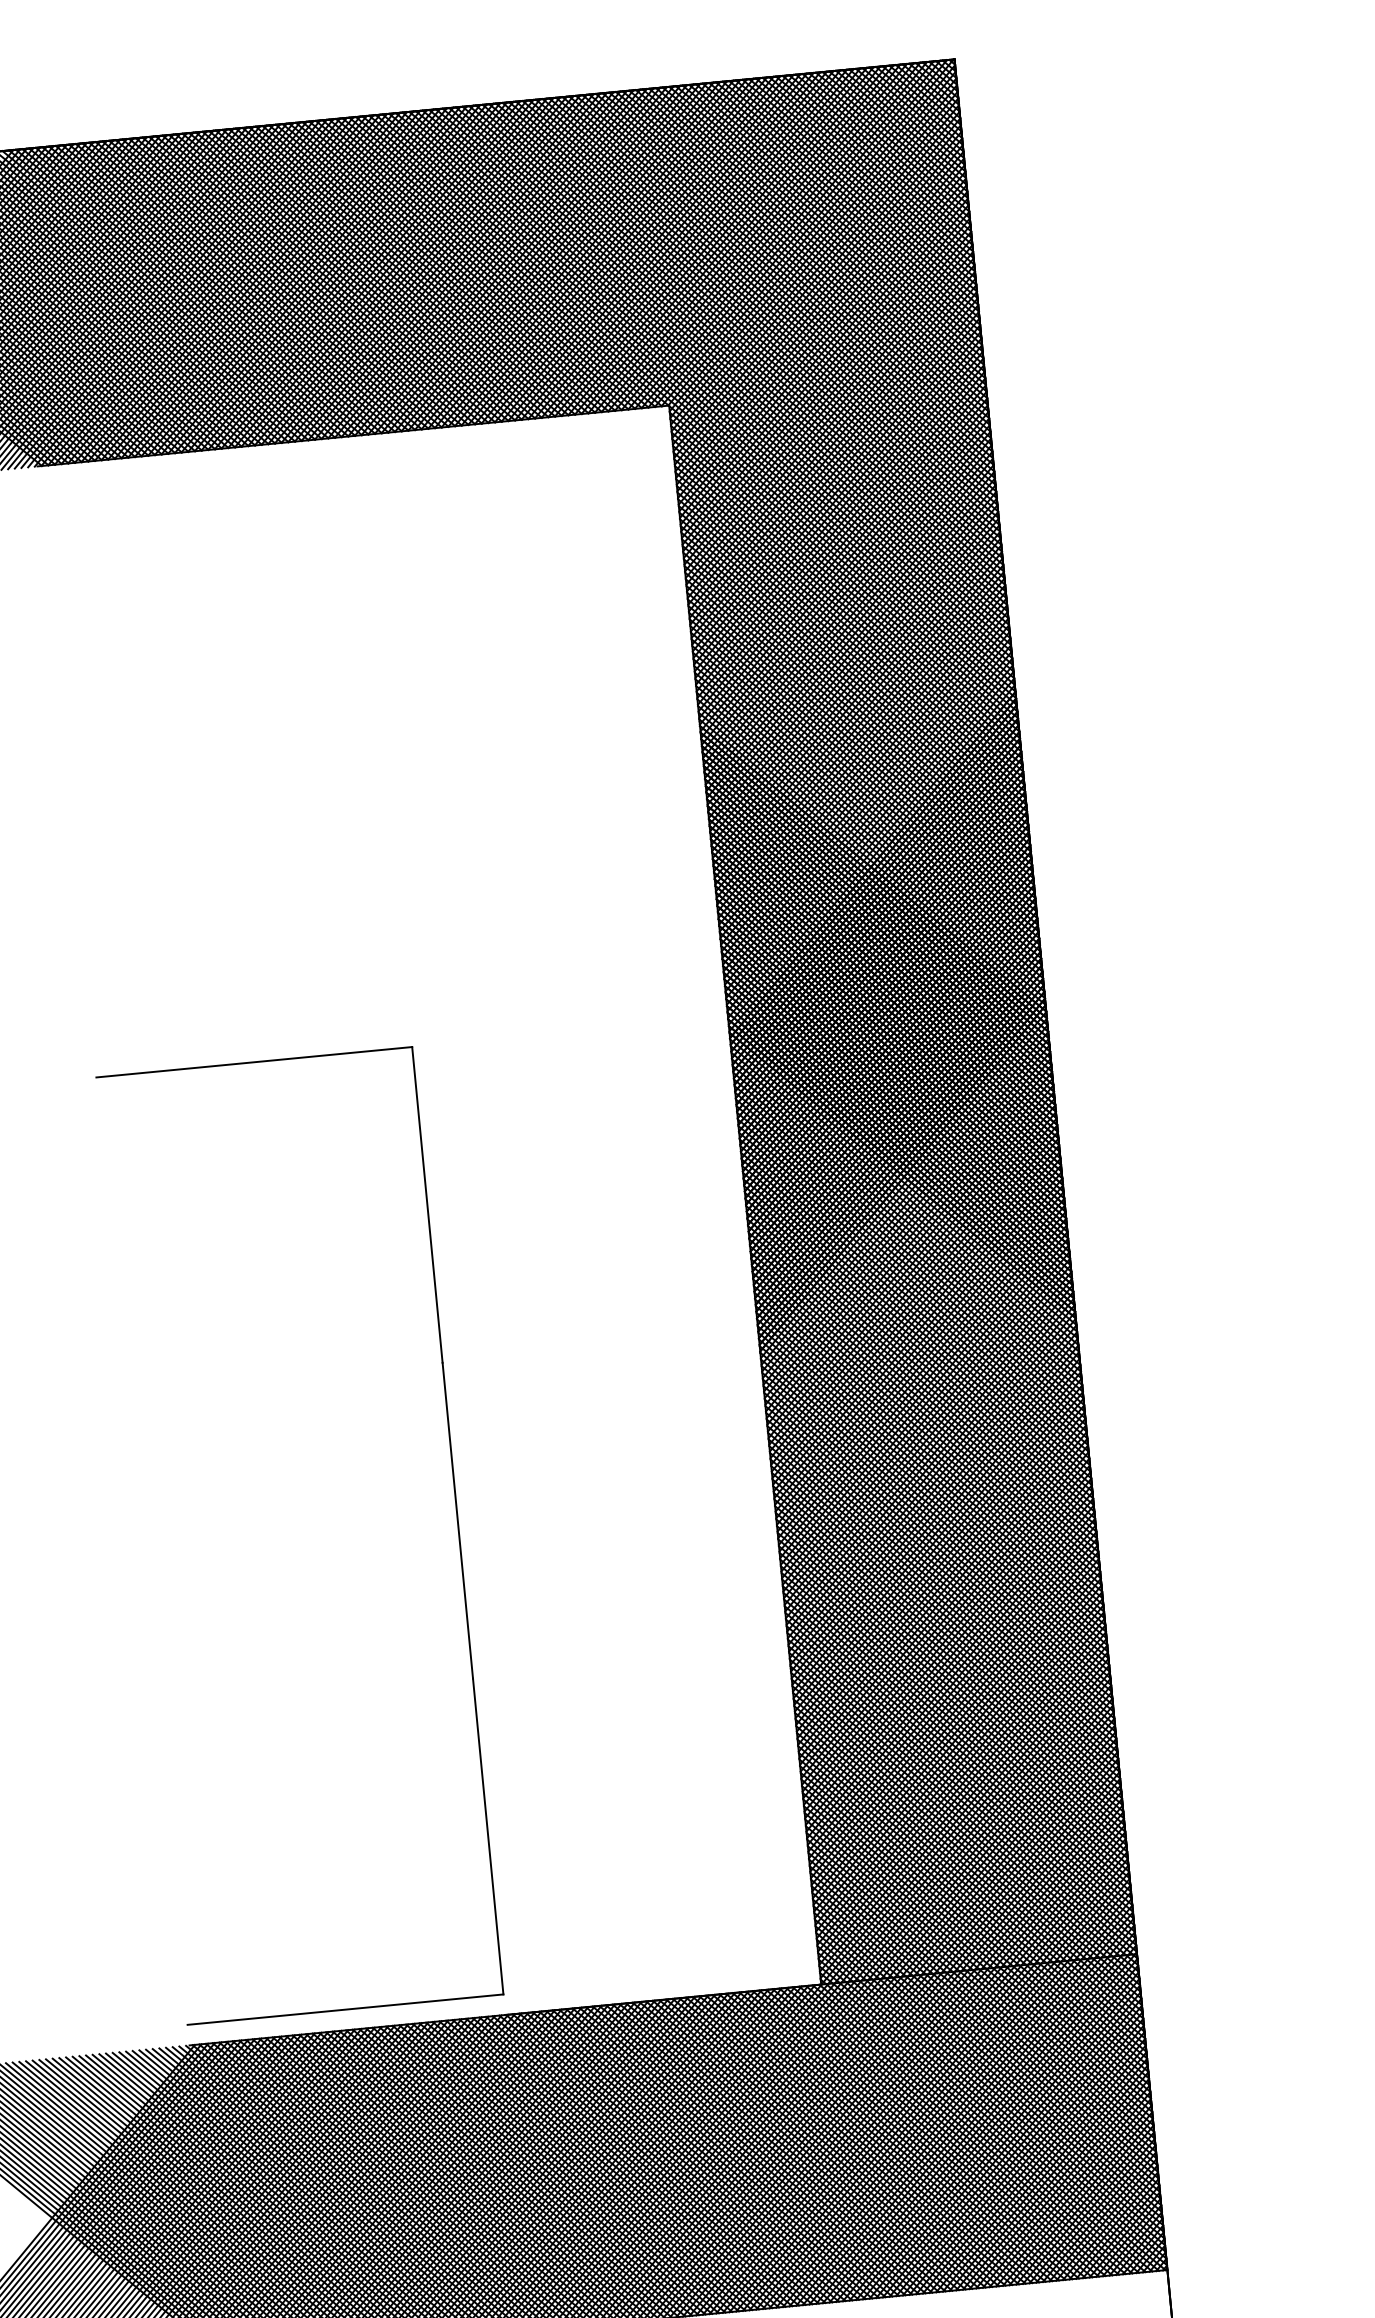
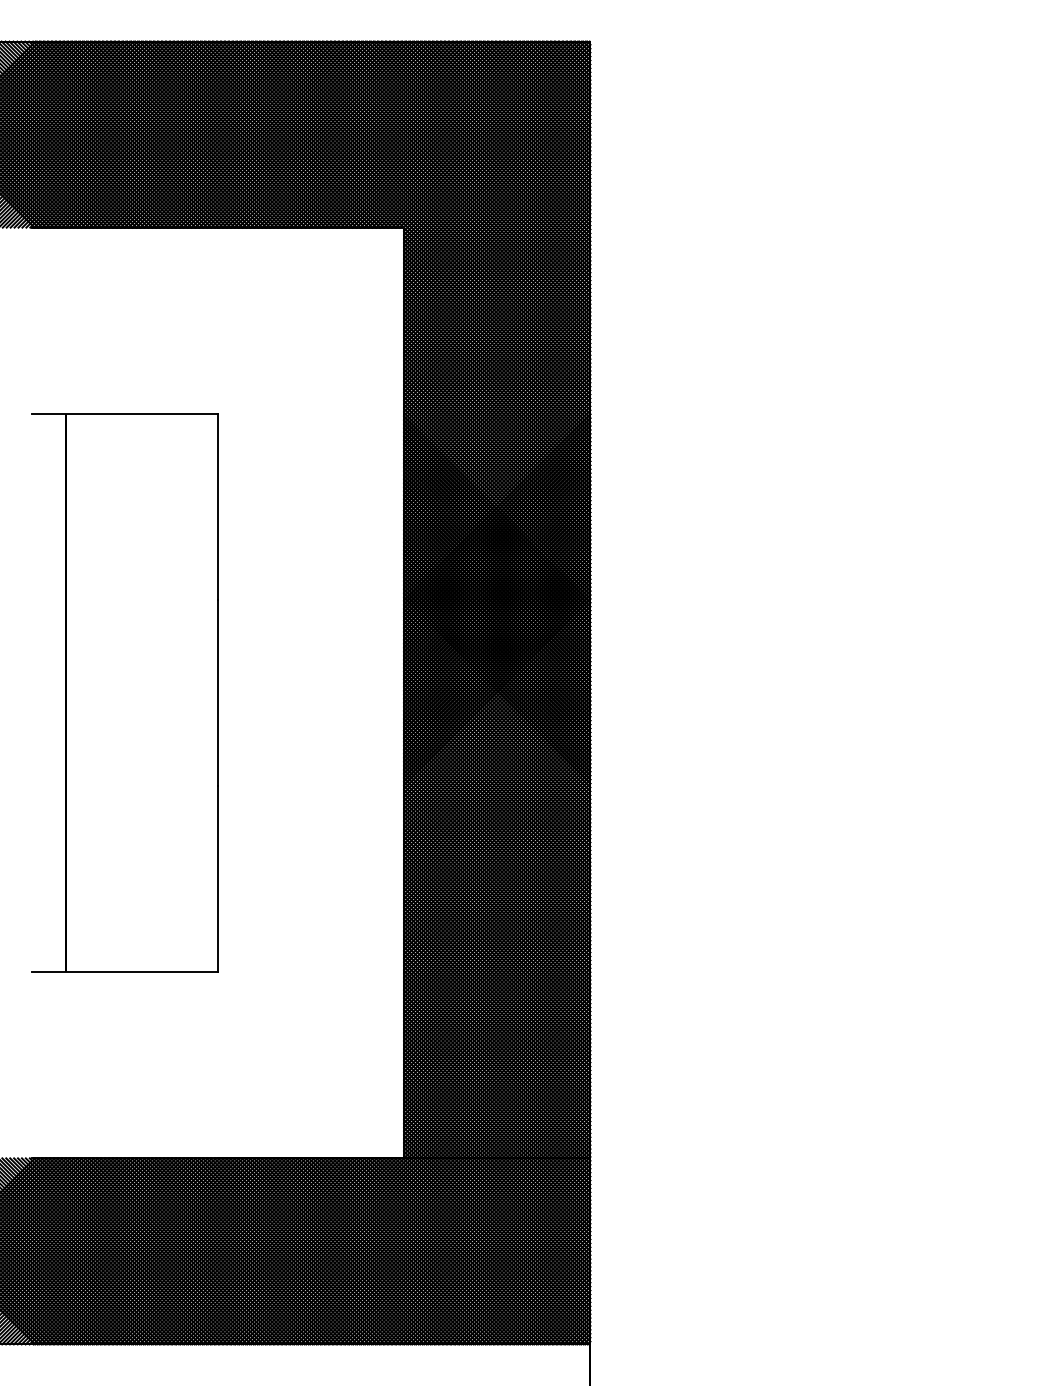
part: (299, 1535) -> (124, 692), moved

